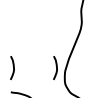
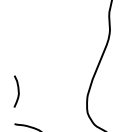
curve: (56, 68) -> (75, 92), removed

